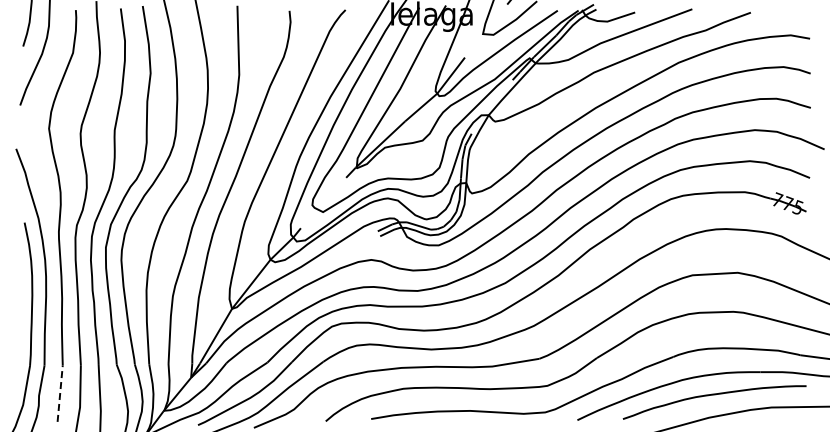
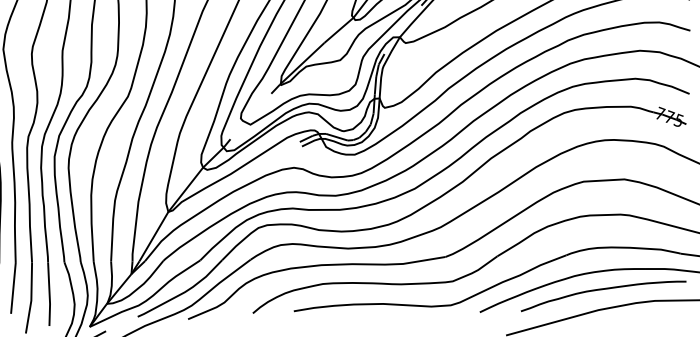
line: (60, 393) -> (13, 288), dashed -> solid

